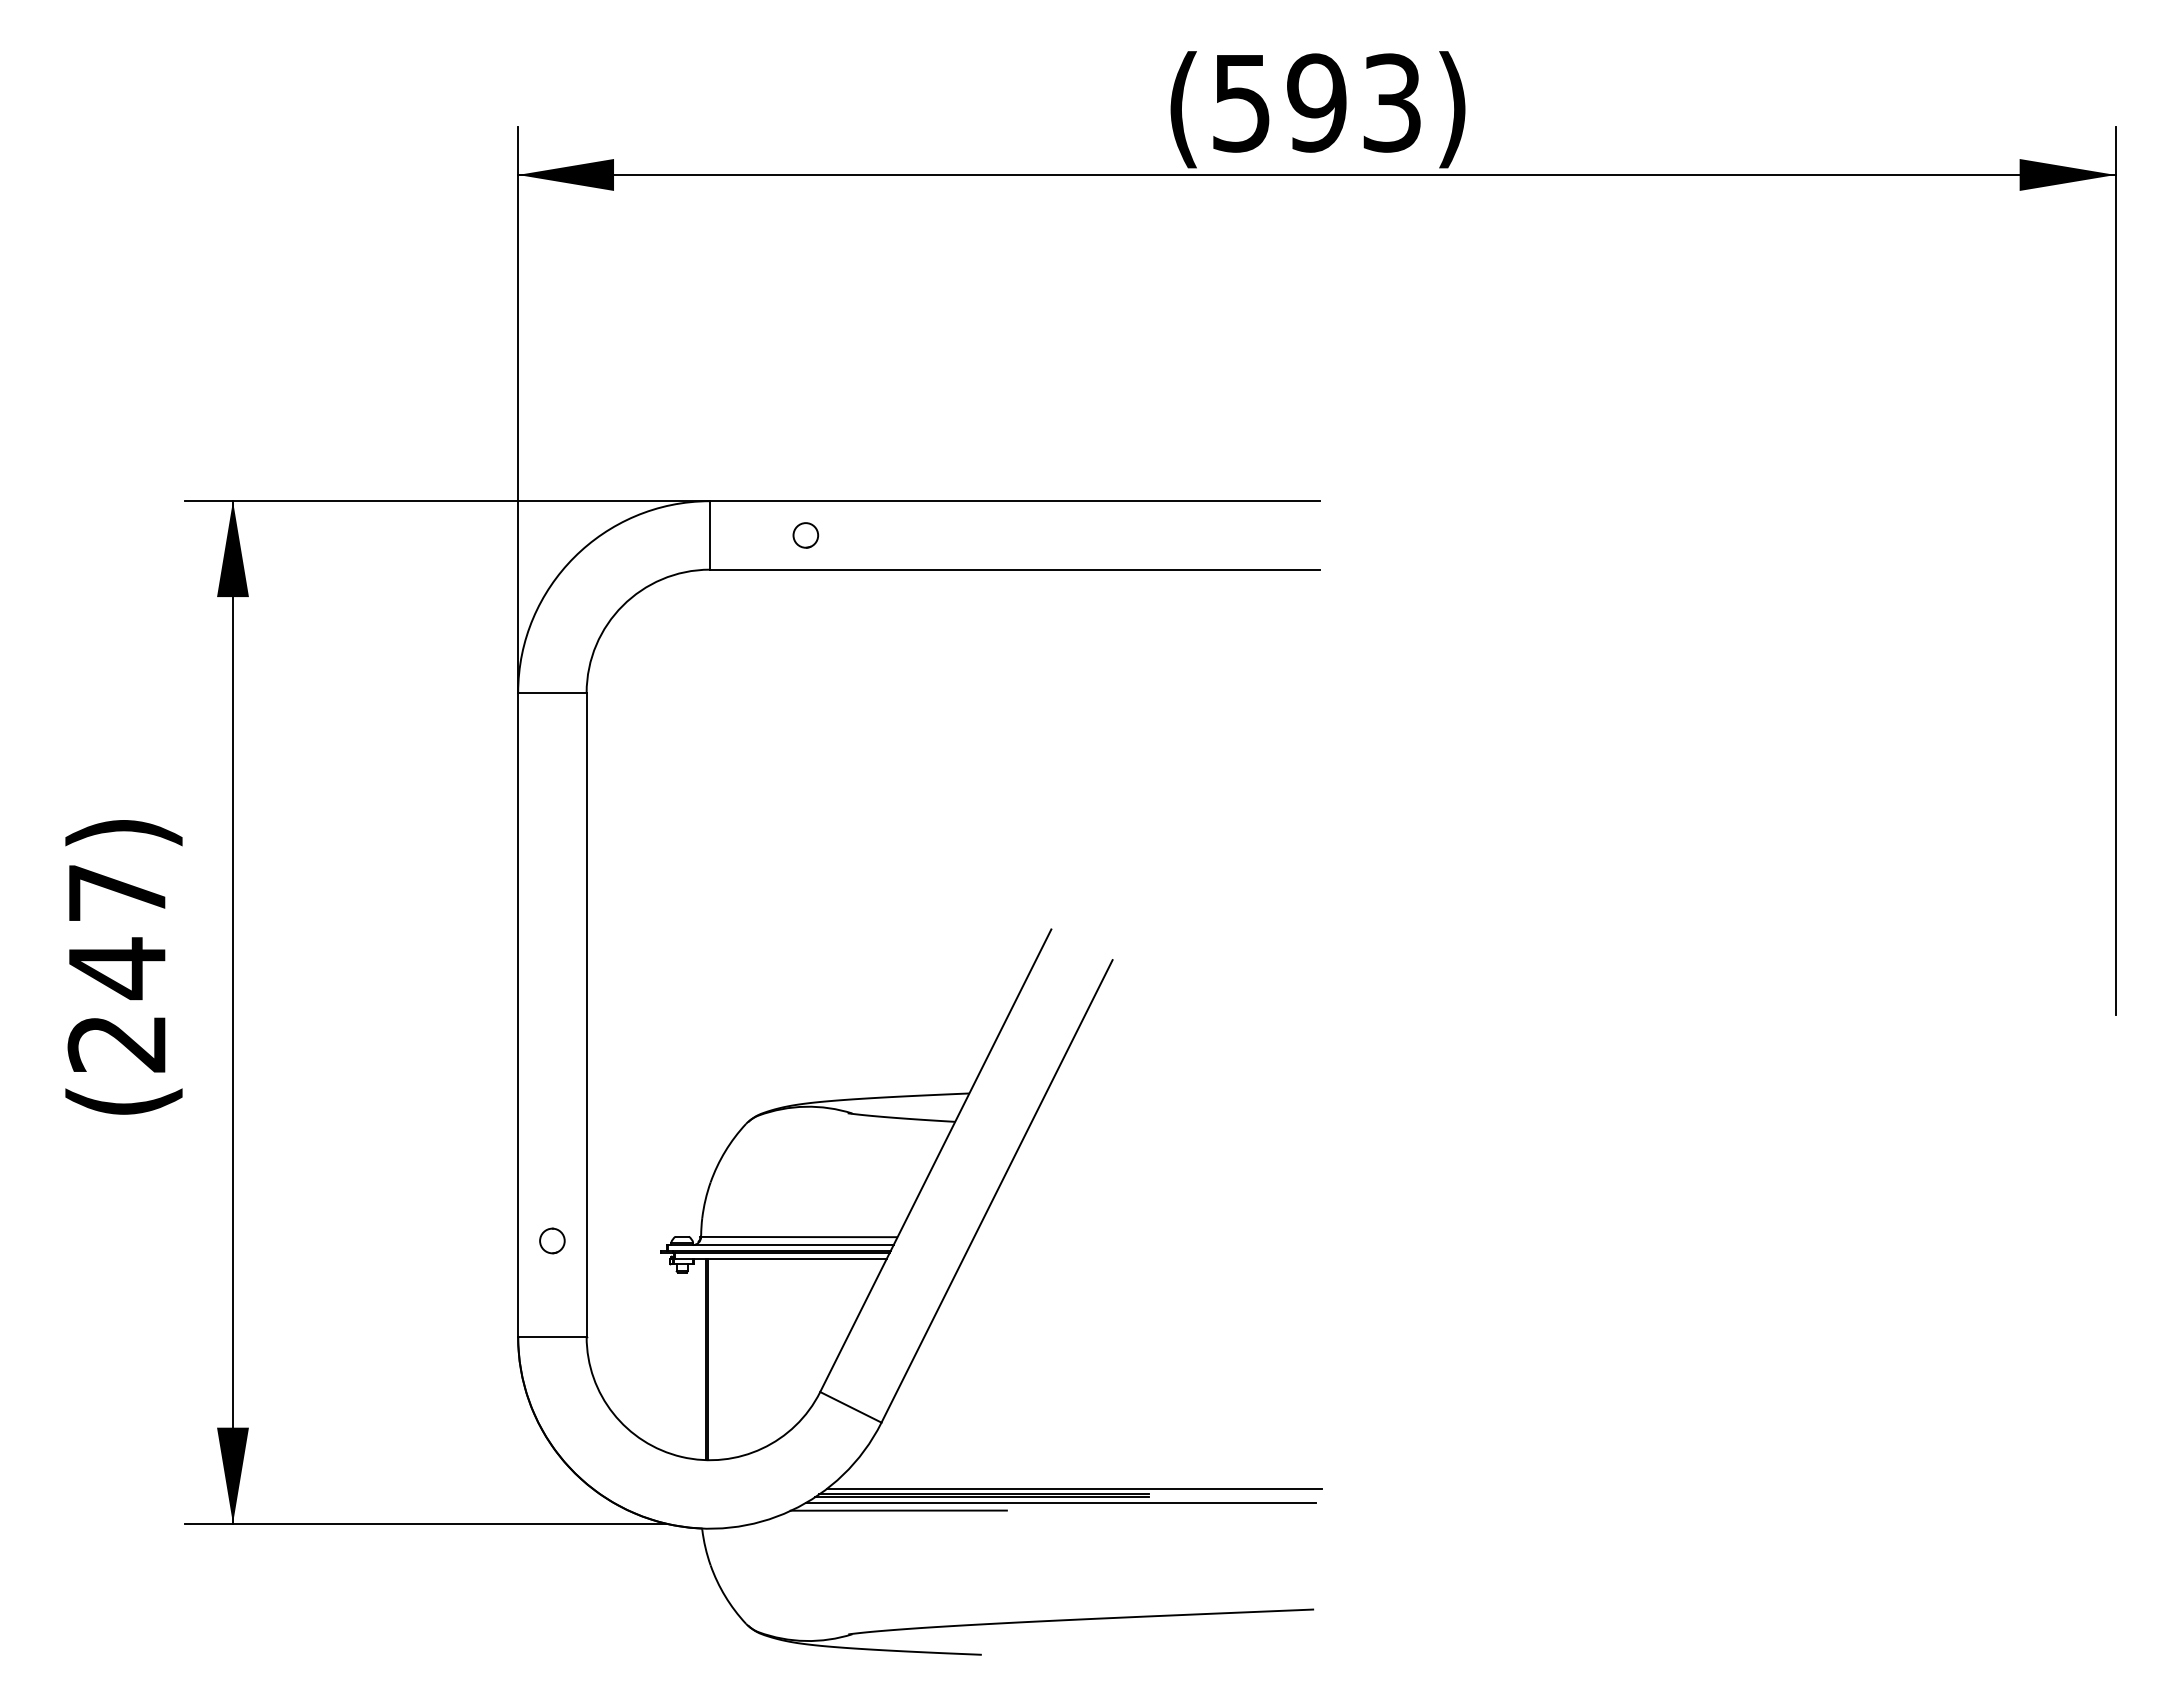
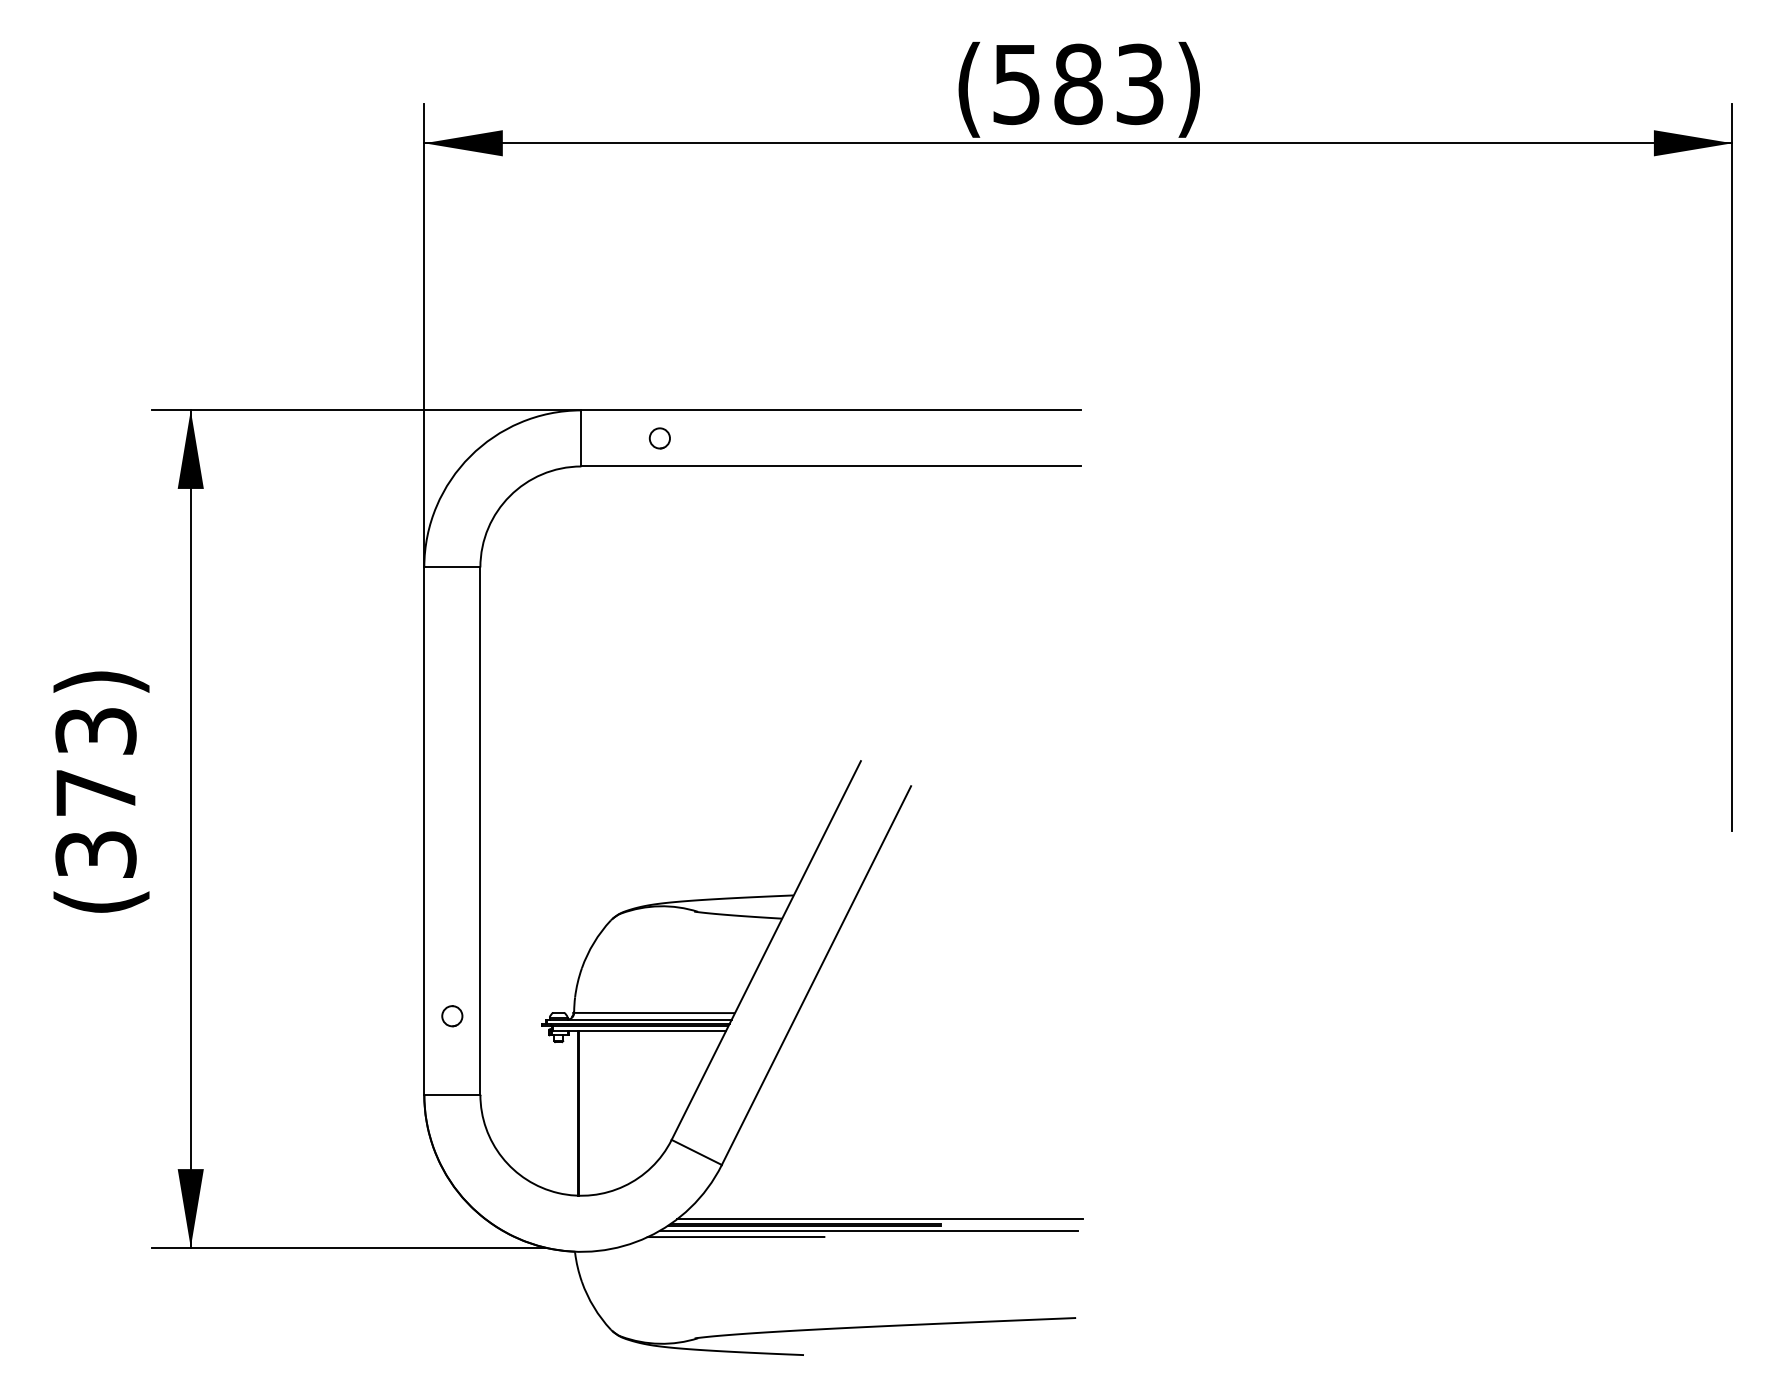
text: (1316, 102) -> (1078, 83), 593 -> 583
text: (117, 968) -> (96, 793), 247 -> 373

